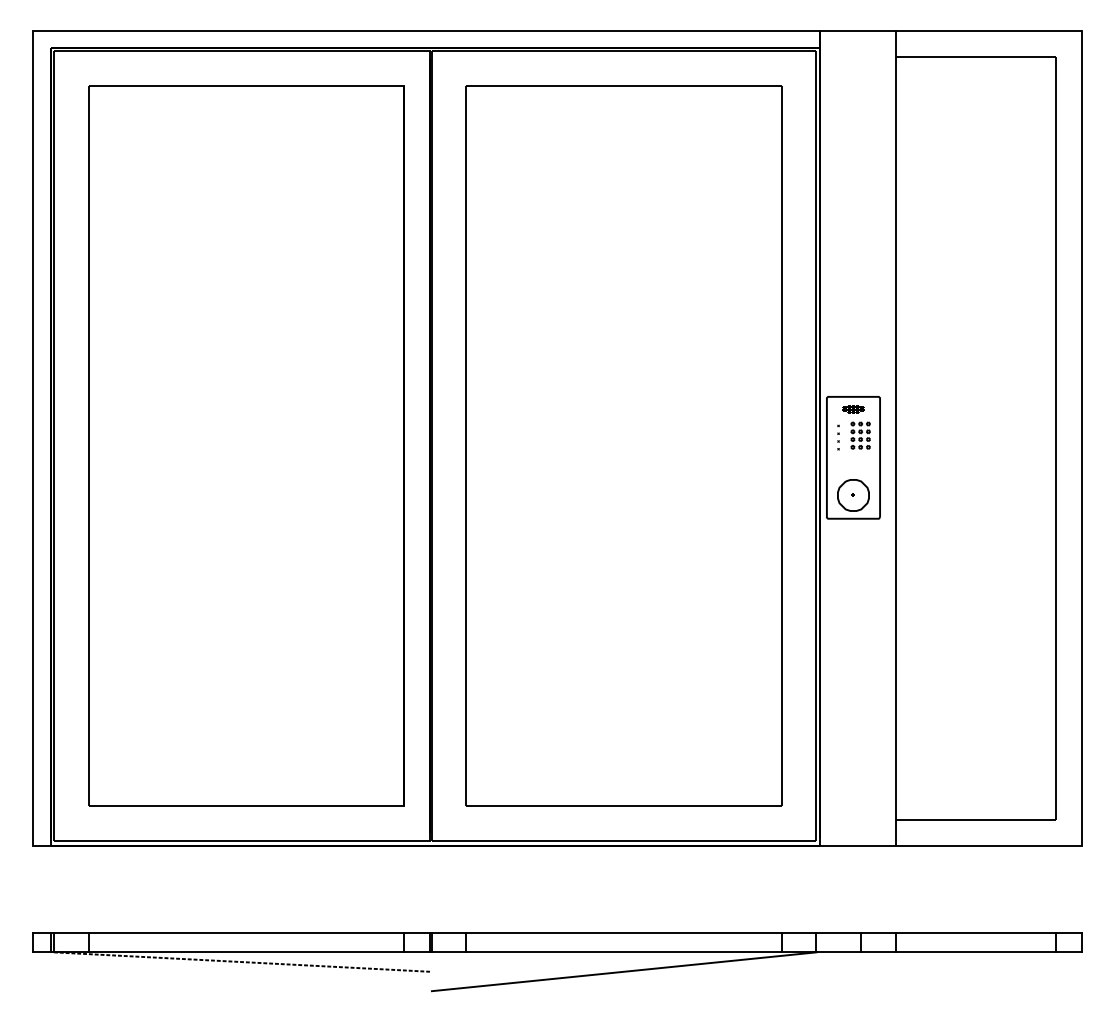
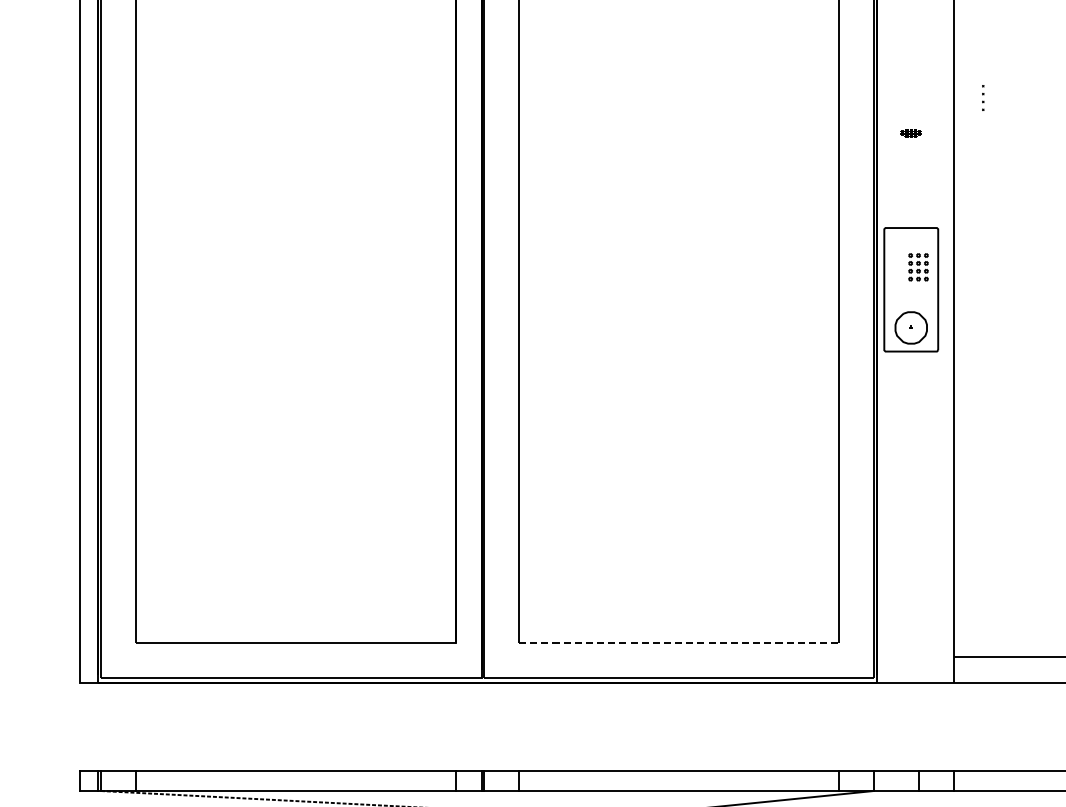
part: (853, 409) -> (911, 133), moved
part: (838, 437) -> (983, 97), moved
line: (624, 806) -> (679, 643), solid -> dashed

